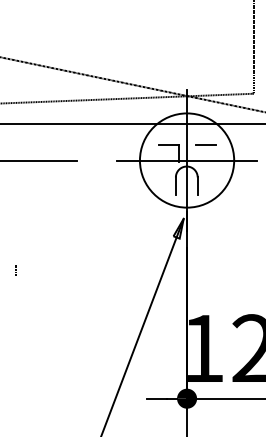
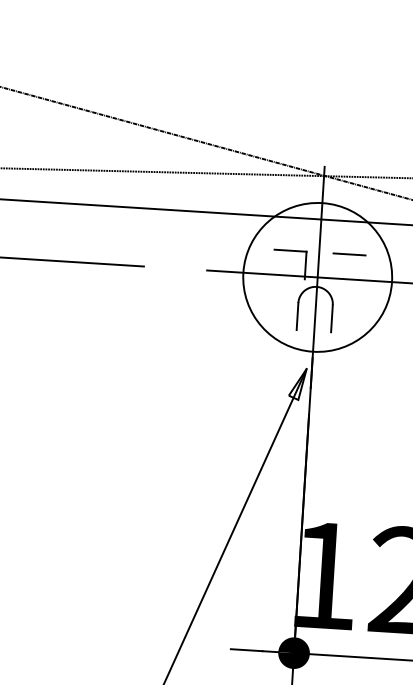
part: (15, 270) -> (36, 433), removed

